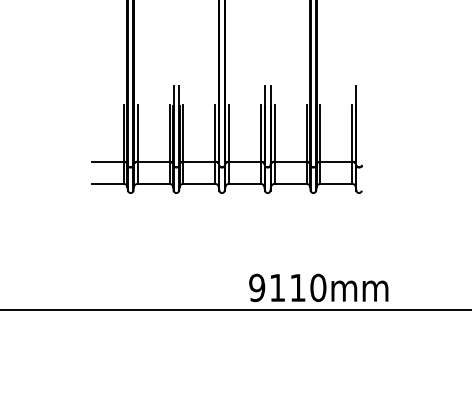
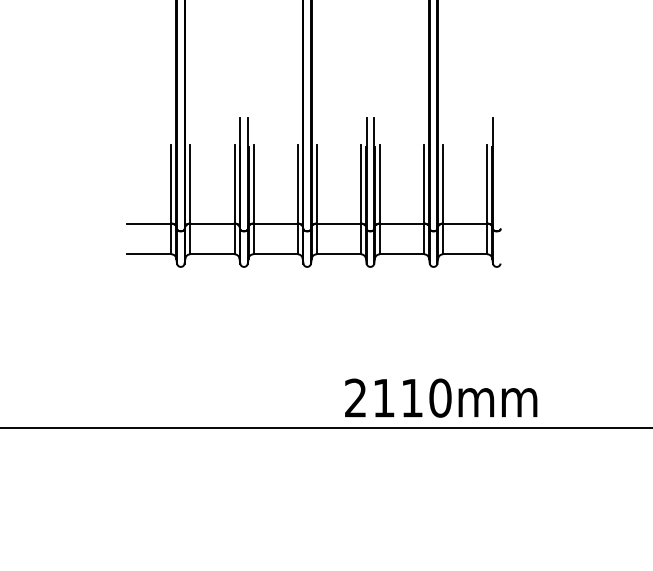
text: (257, 288) -> (356, 398), 9110mm -> 2110mm

